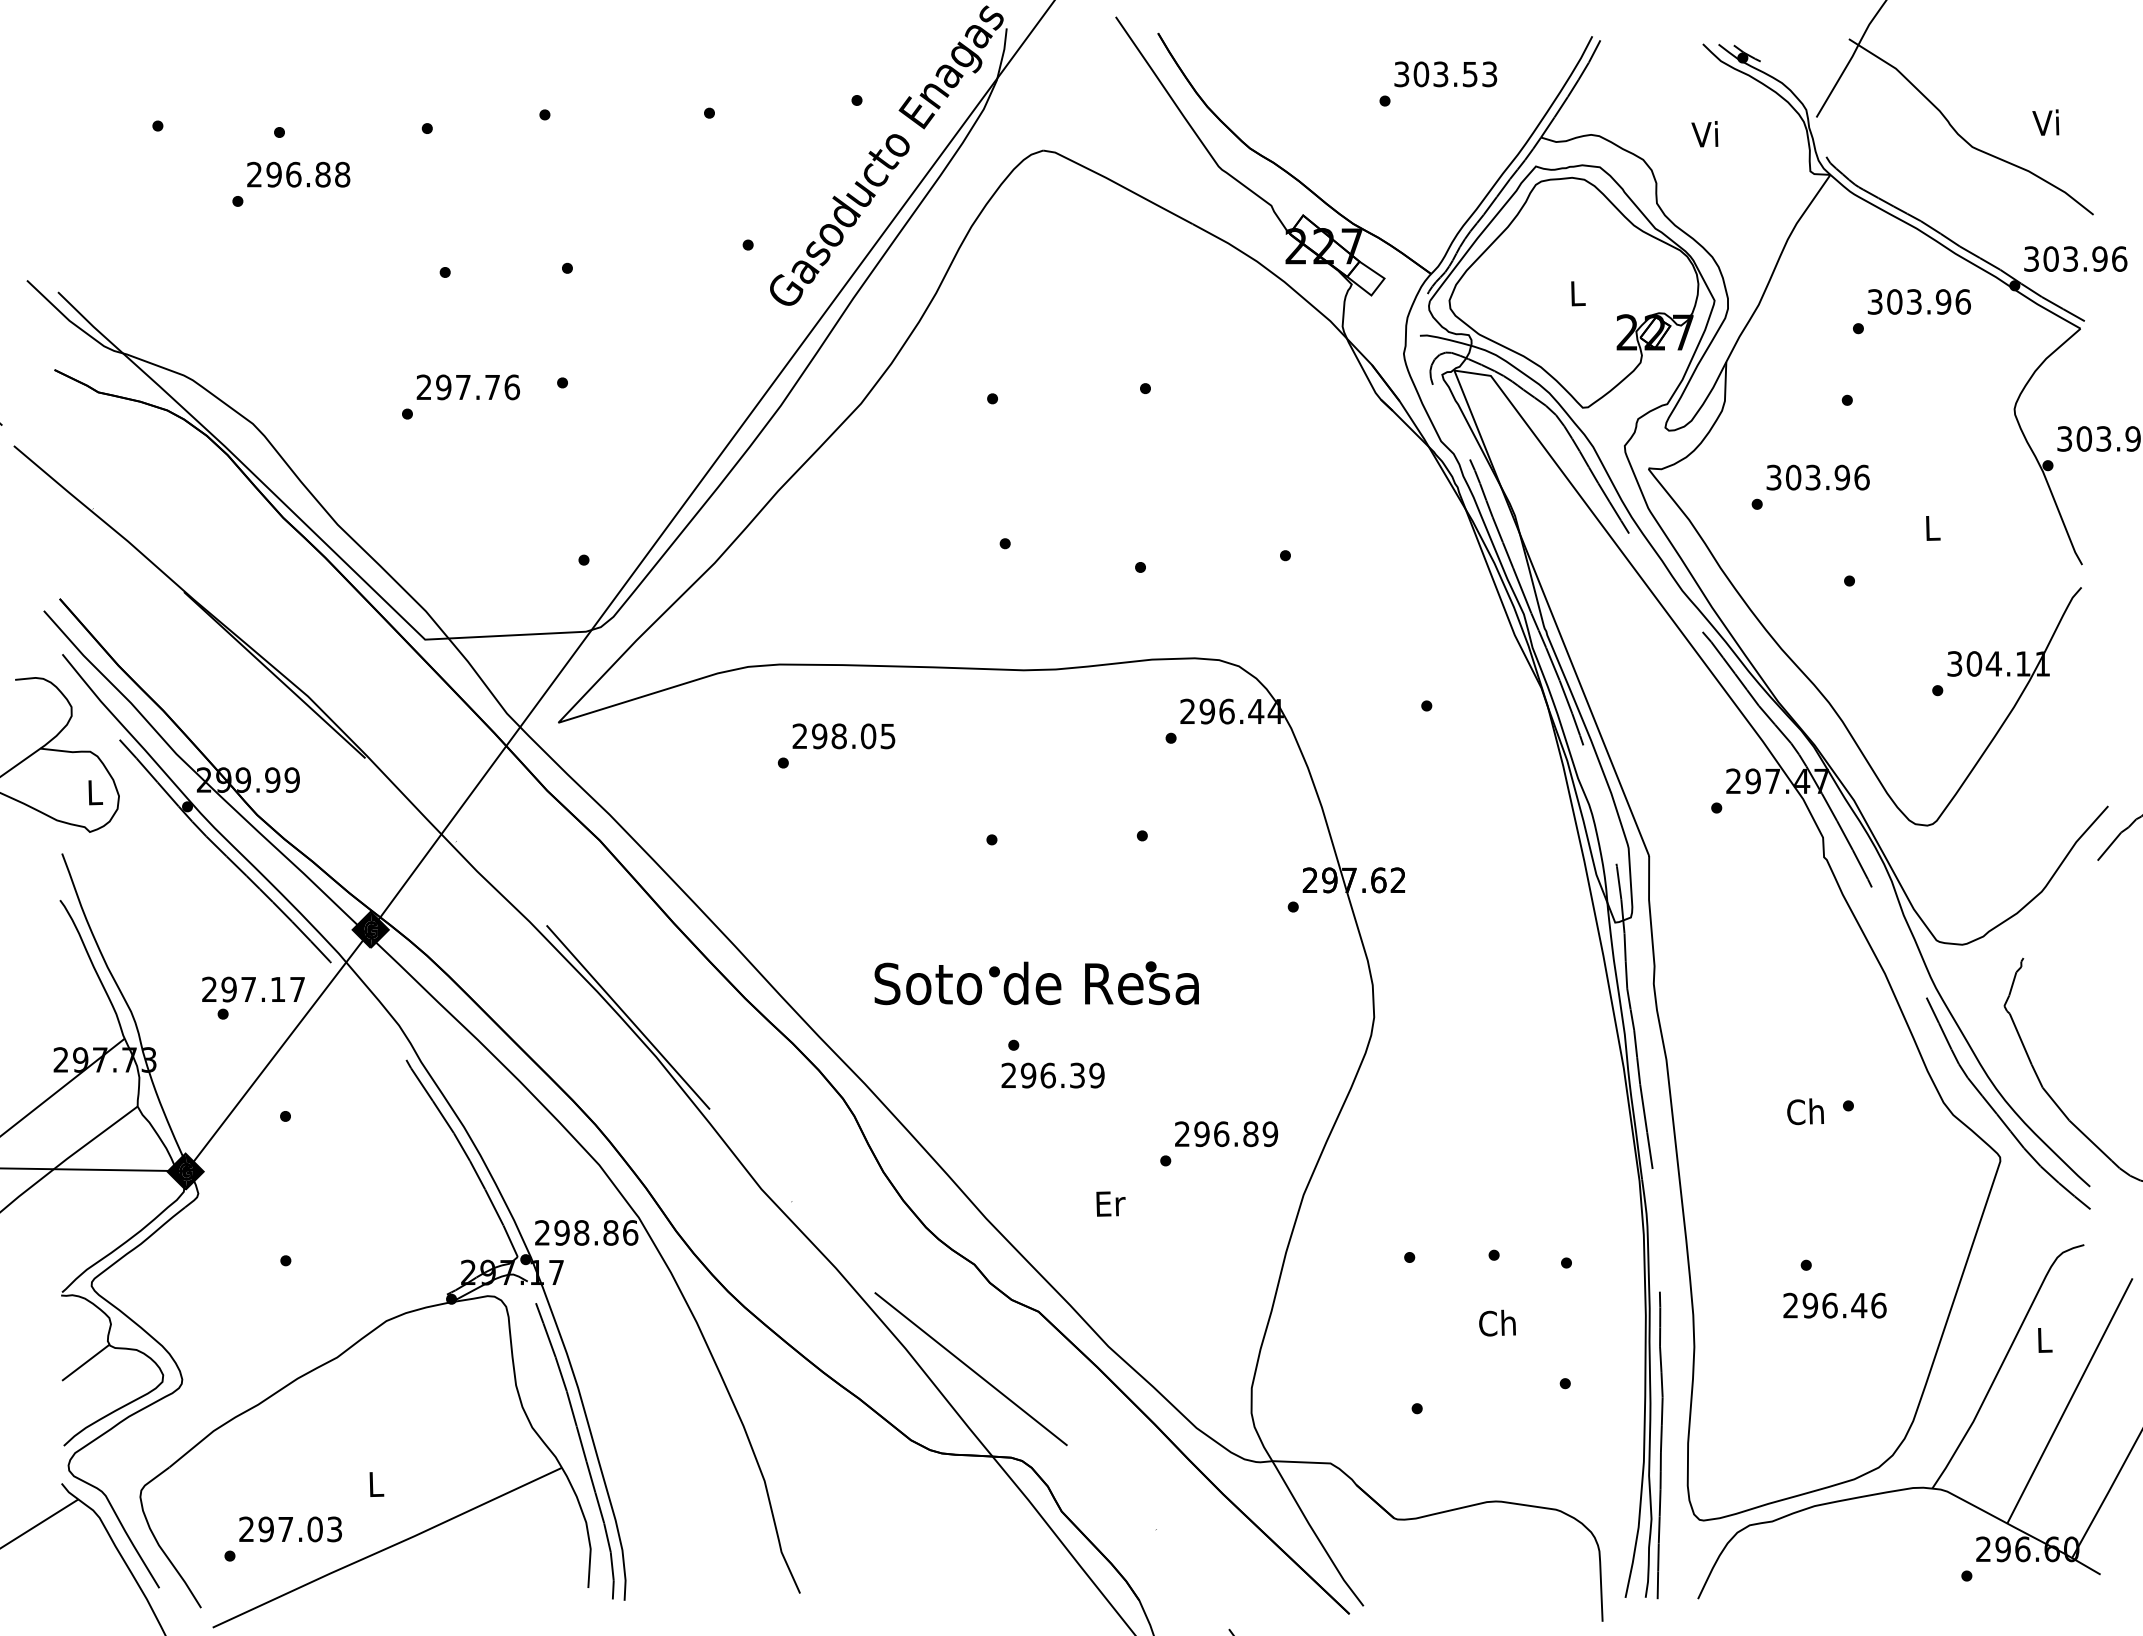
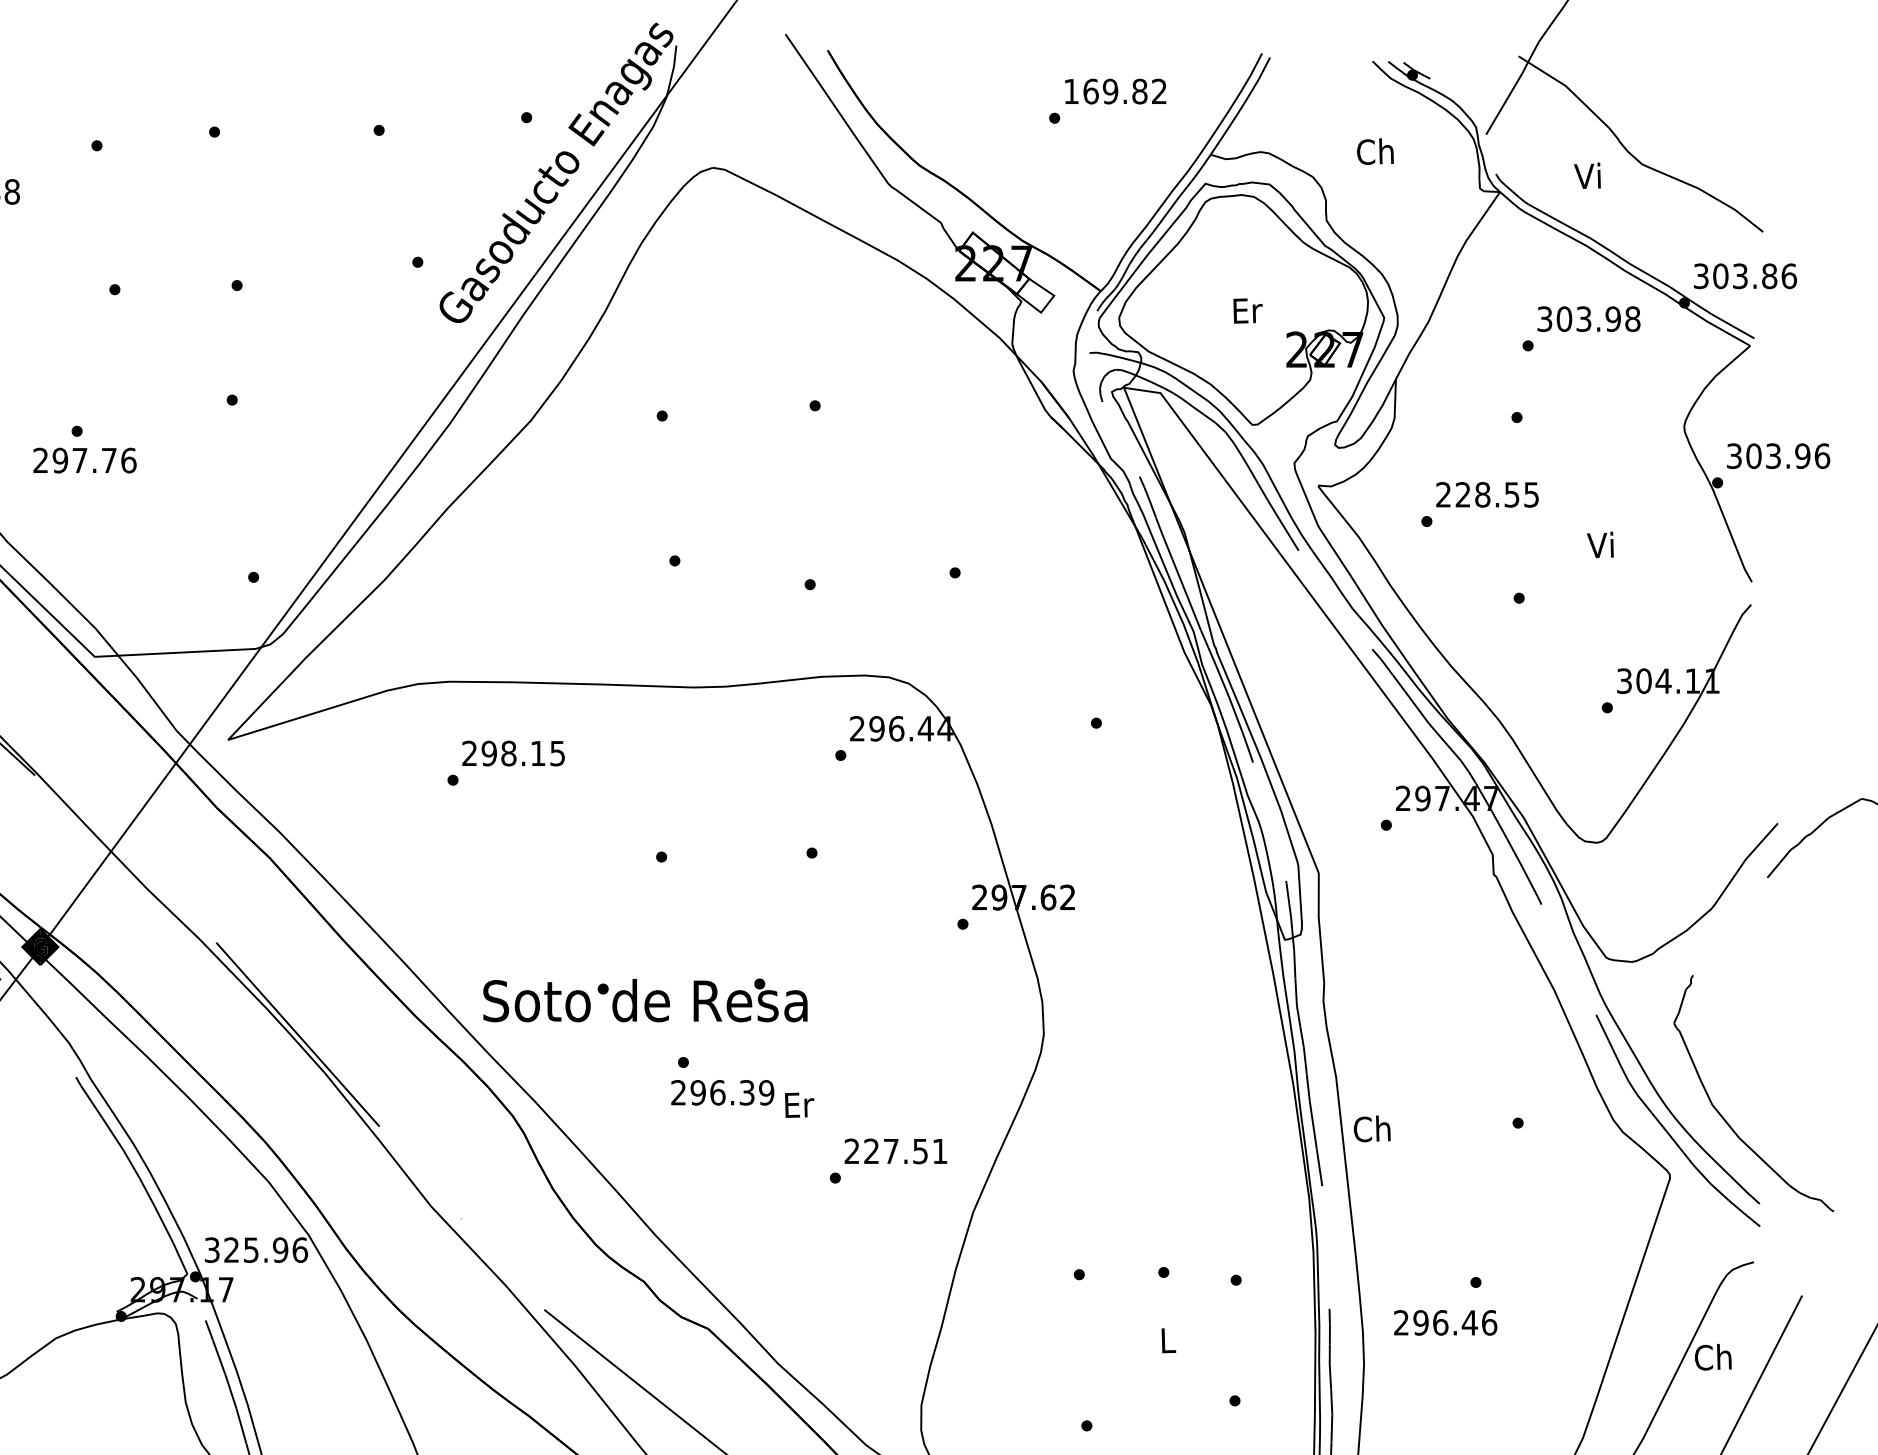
text: (1445, 74) -> (1115, 91), 303.53 -> 169.82
text: (2045, 122) -> (1587, 175), moved
text: (1705, 134) -> (1375, 151), Vi -> Ch
text: (2099, 258) -> (1769, 275), 303.96 -> 303.86
text: (1577, 293) -> (1247, 310), L -> Er
text: (1963, 301) -> (1633, 318), 303.96 -> 303.98
text: (467, 387) -> (84, 460), moved
text: (1817, 477) -> (1487, 494), 303.96 -> 228.55
text: (1930, 527) -> (1600, 544), L -> Vi
text: (868, 736) -> (538, 753), 298.05 -> 298.15
text: (1036, 983) -> (645, 1000), moved
text: (1805, 1111) -> (1372, 1128), moved
text: (1236, 1134) -> (906, 1151), 296.89 -> 227.51
text: (1110, 1203) -> (799, 1104), moved
text: (576, 1232) -> (246, 1249), 298.86 -> 325.96
text: (1834, 1305) -> (1445, 1322), moved
text: (1497, 1322) -> (1167, 1339), Ch -> L
text: (2043, 1339) -> (1713, 1356), L -> Ch

